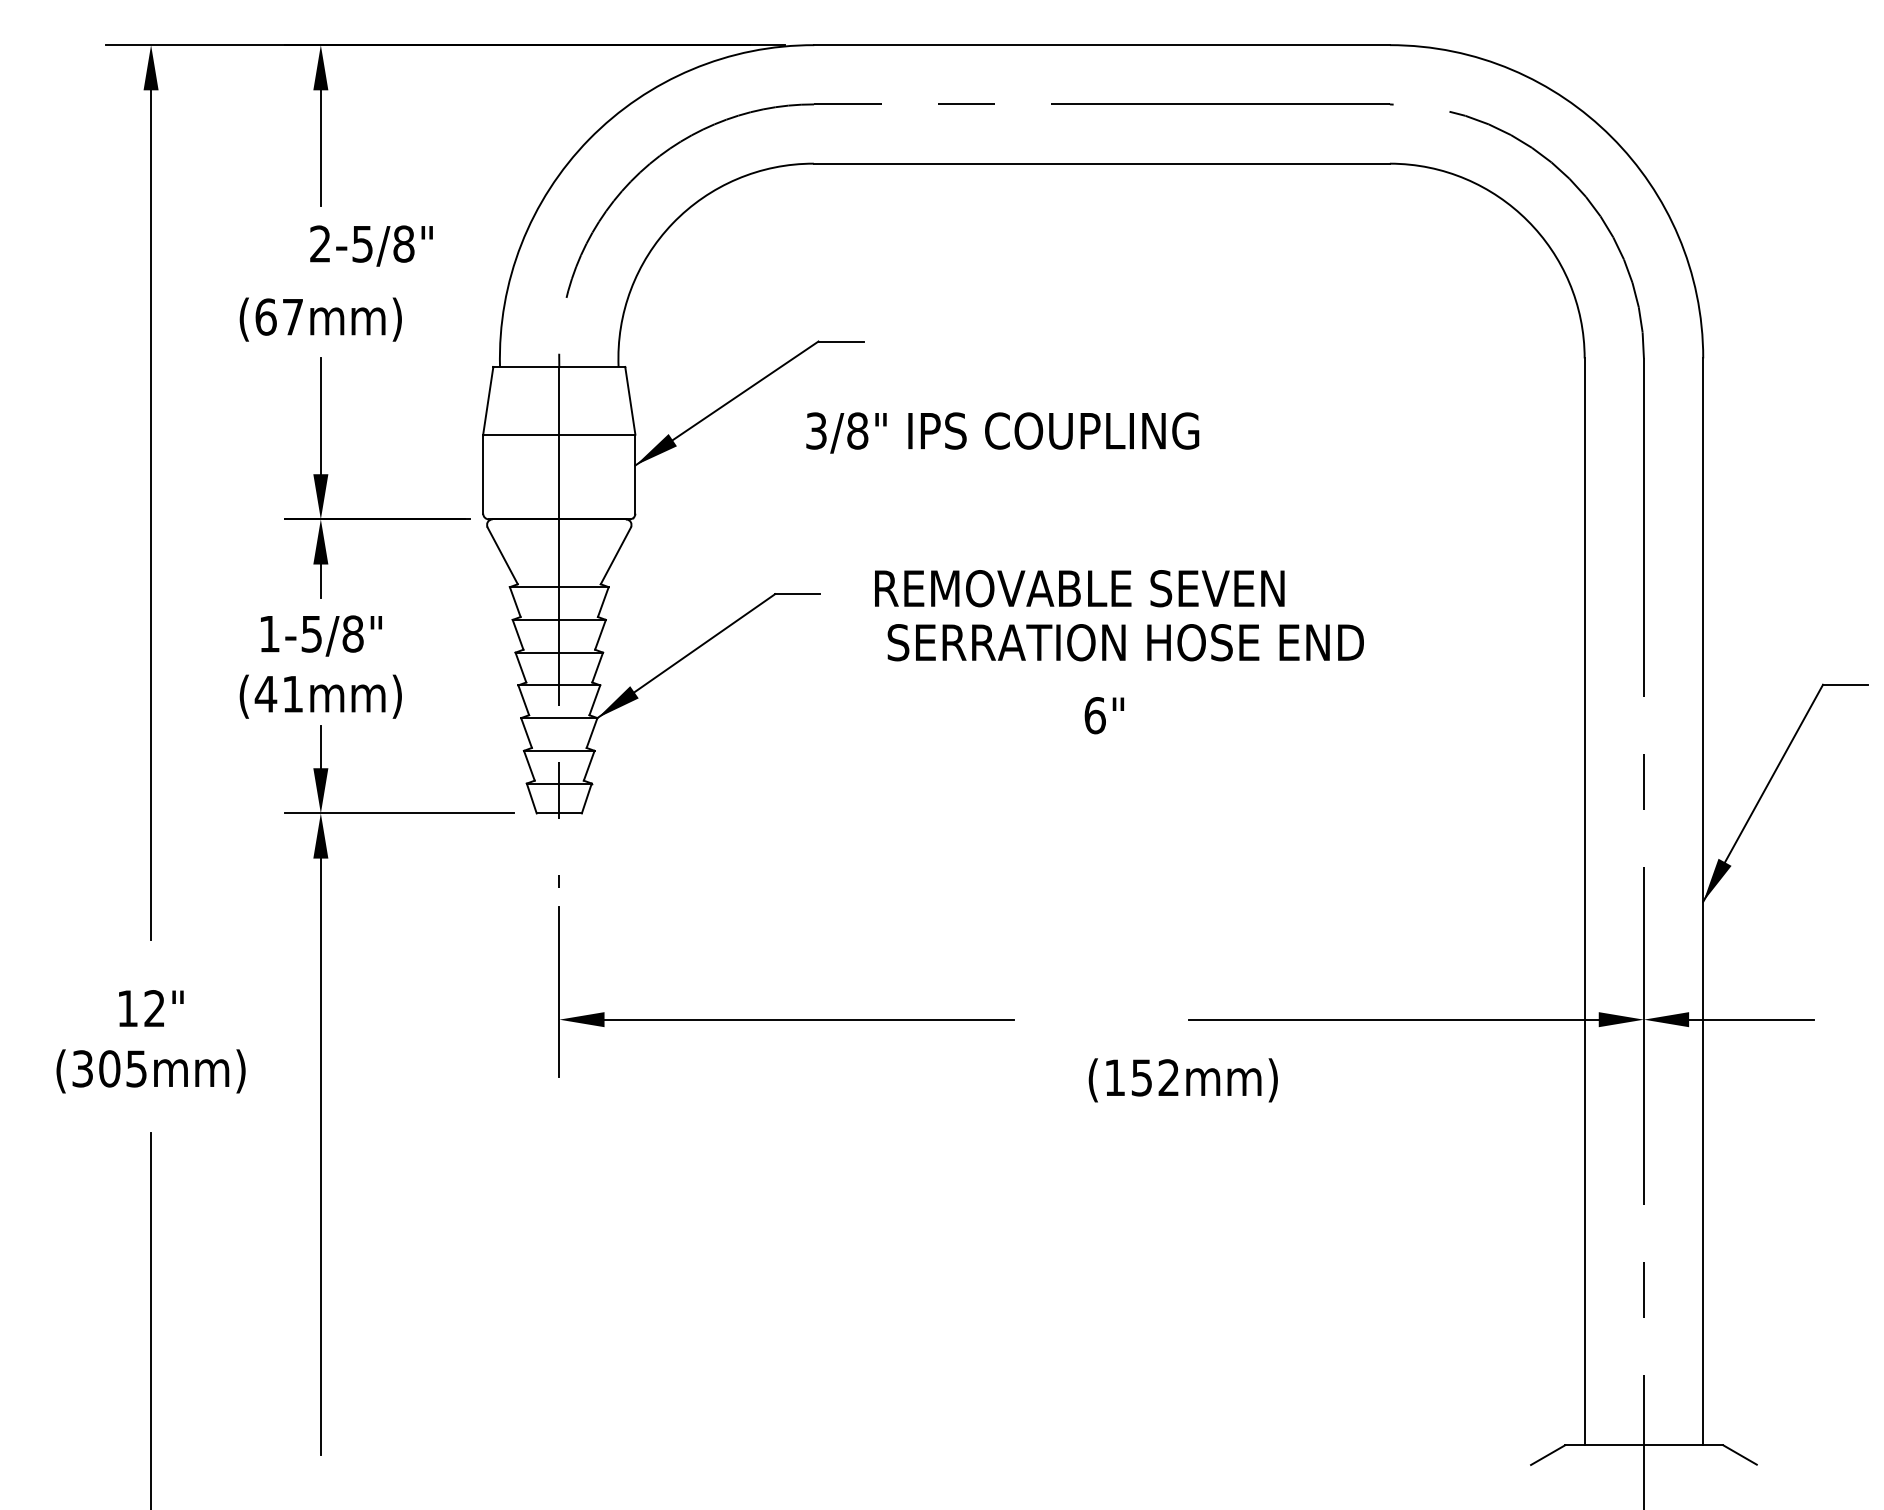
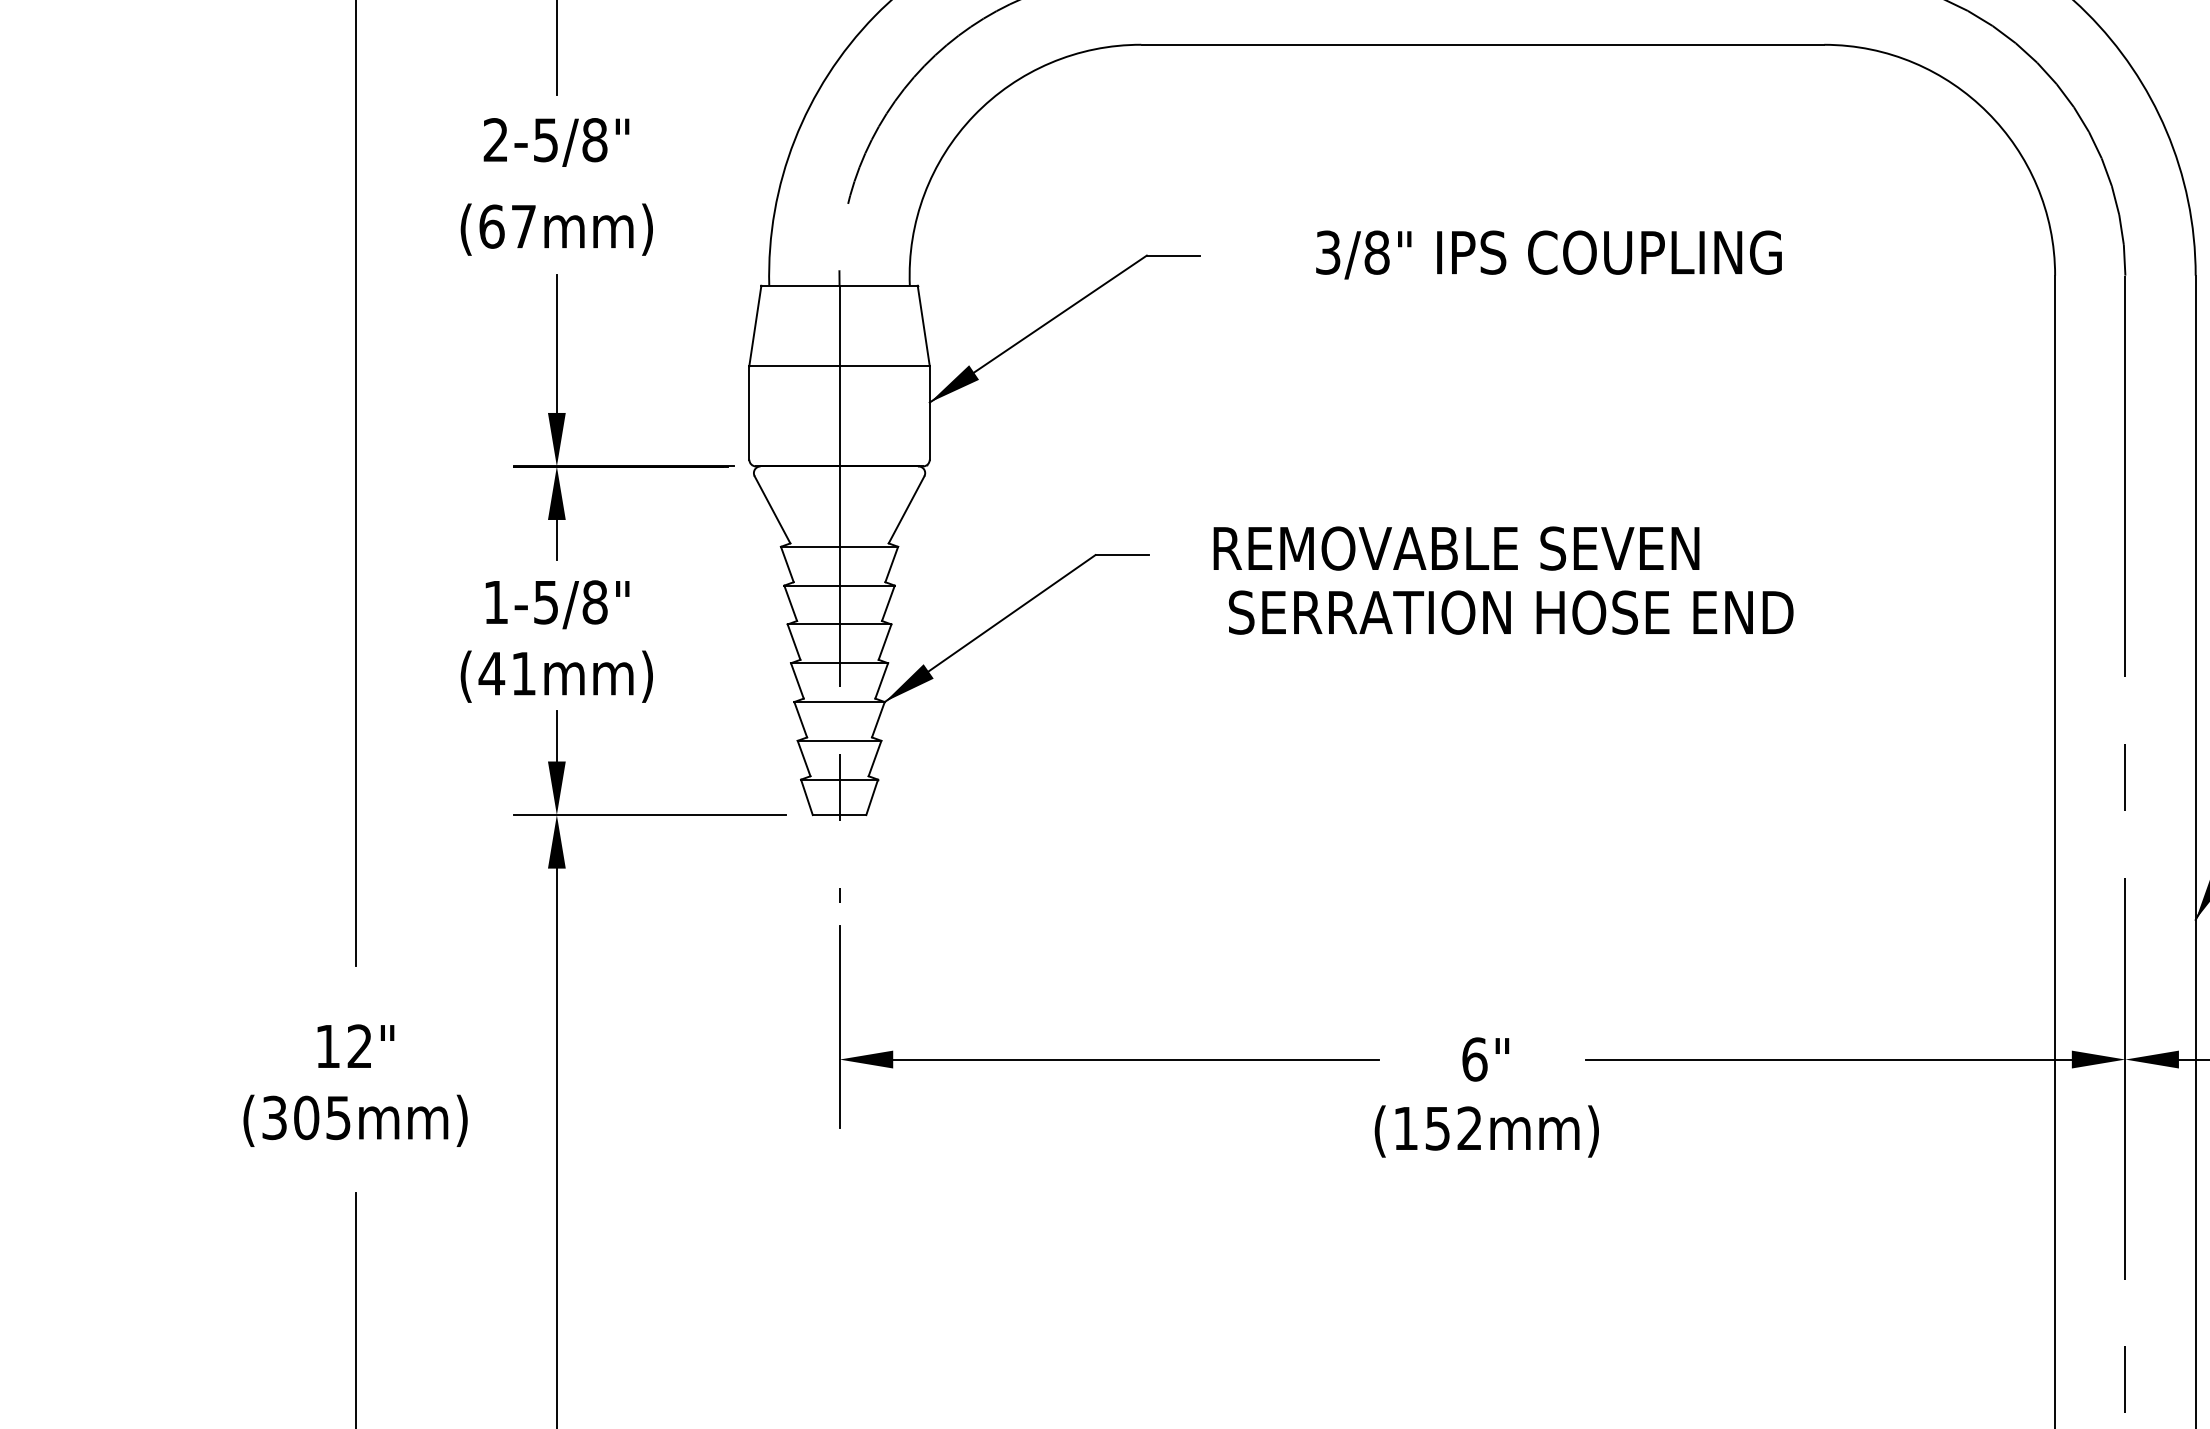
text: (371, 245) -> (556, 141), moved
text: (1002, 432) -> (1548, 254), moved
text: (1104, 715) -> (1485, 1059), moved
text: (1182, 1080) -> (1485, 1131), moved

